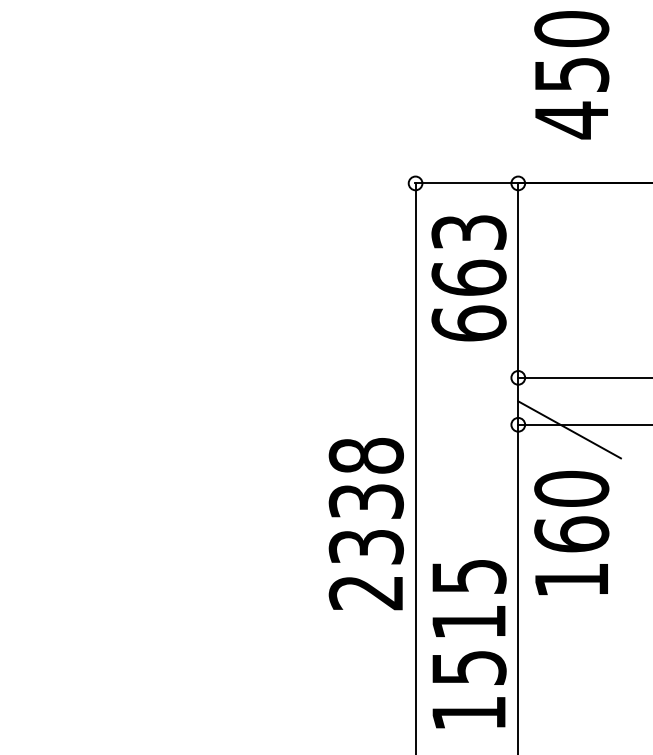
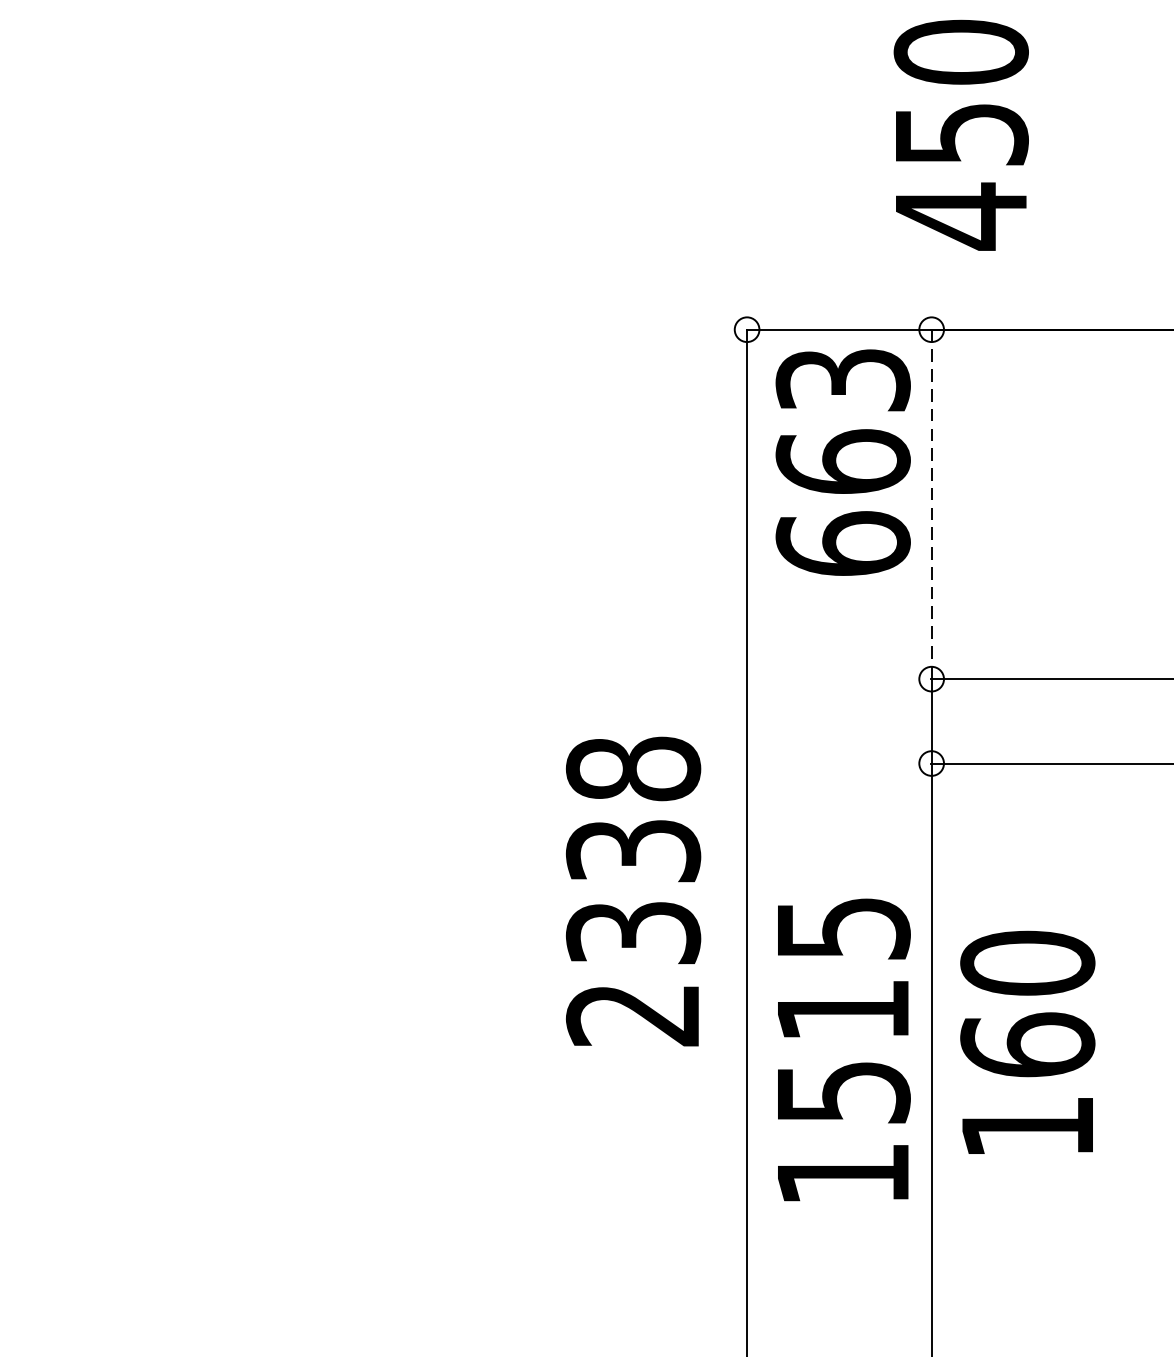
text: (571, 75) -> (960, 135), moved
text: (468, 278) -> (842, 462), moved
line: (518, 281) -> (932, 505), solid -> dashed
line: (569, 429) -> (1023, 771), removed
text: (365, 524) -> (631, 892), moved
text: (571, 532) -> (1027, 1041), moved
text: (469, 644) -> (843, 1050), moved

